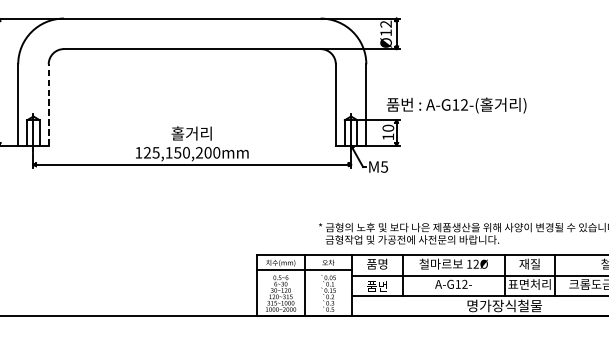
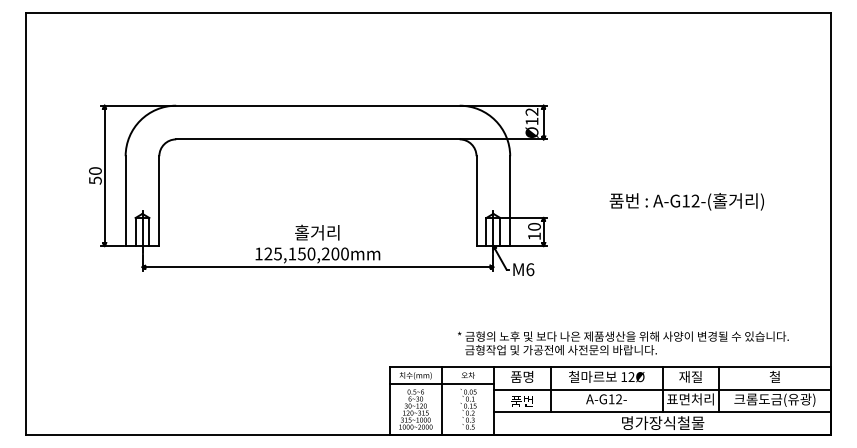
line: (48, 105) -> (159, 201), dashed -> solid
text: (456, 105) -> (686, 201), moved
text: (384, 166) -> (530, 269), M5 -> M6

